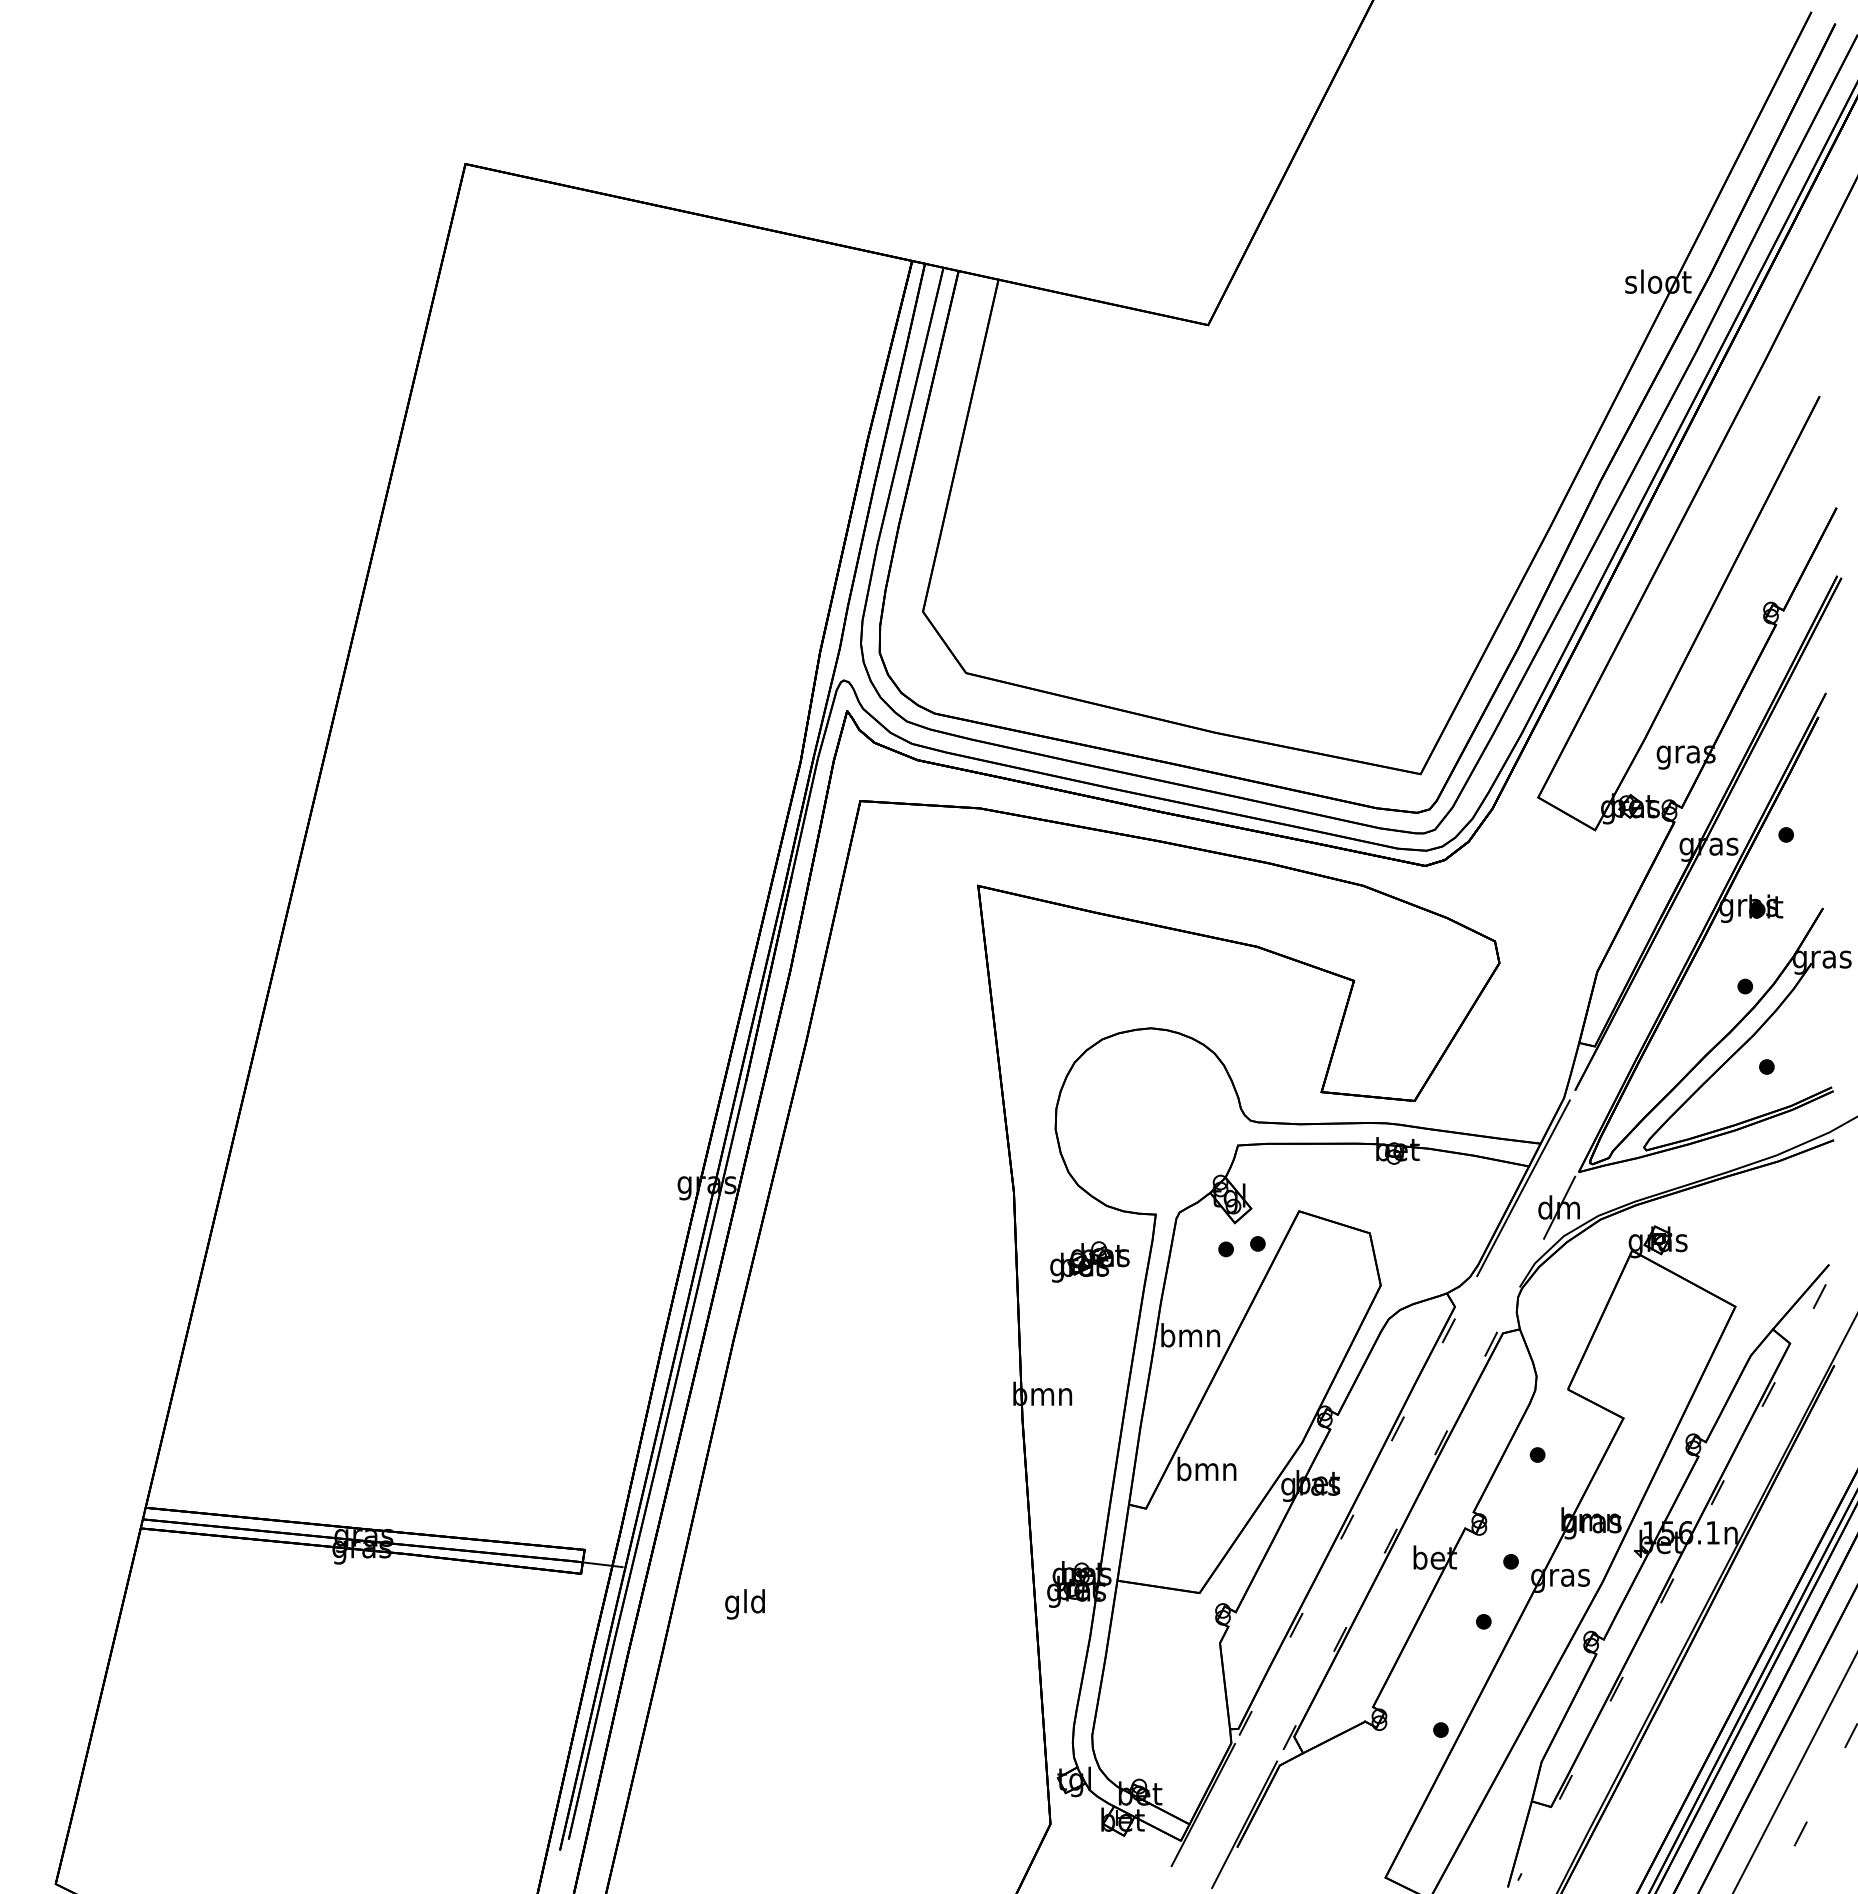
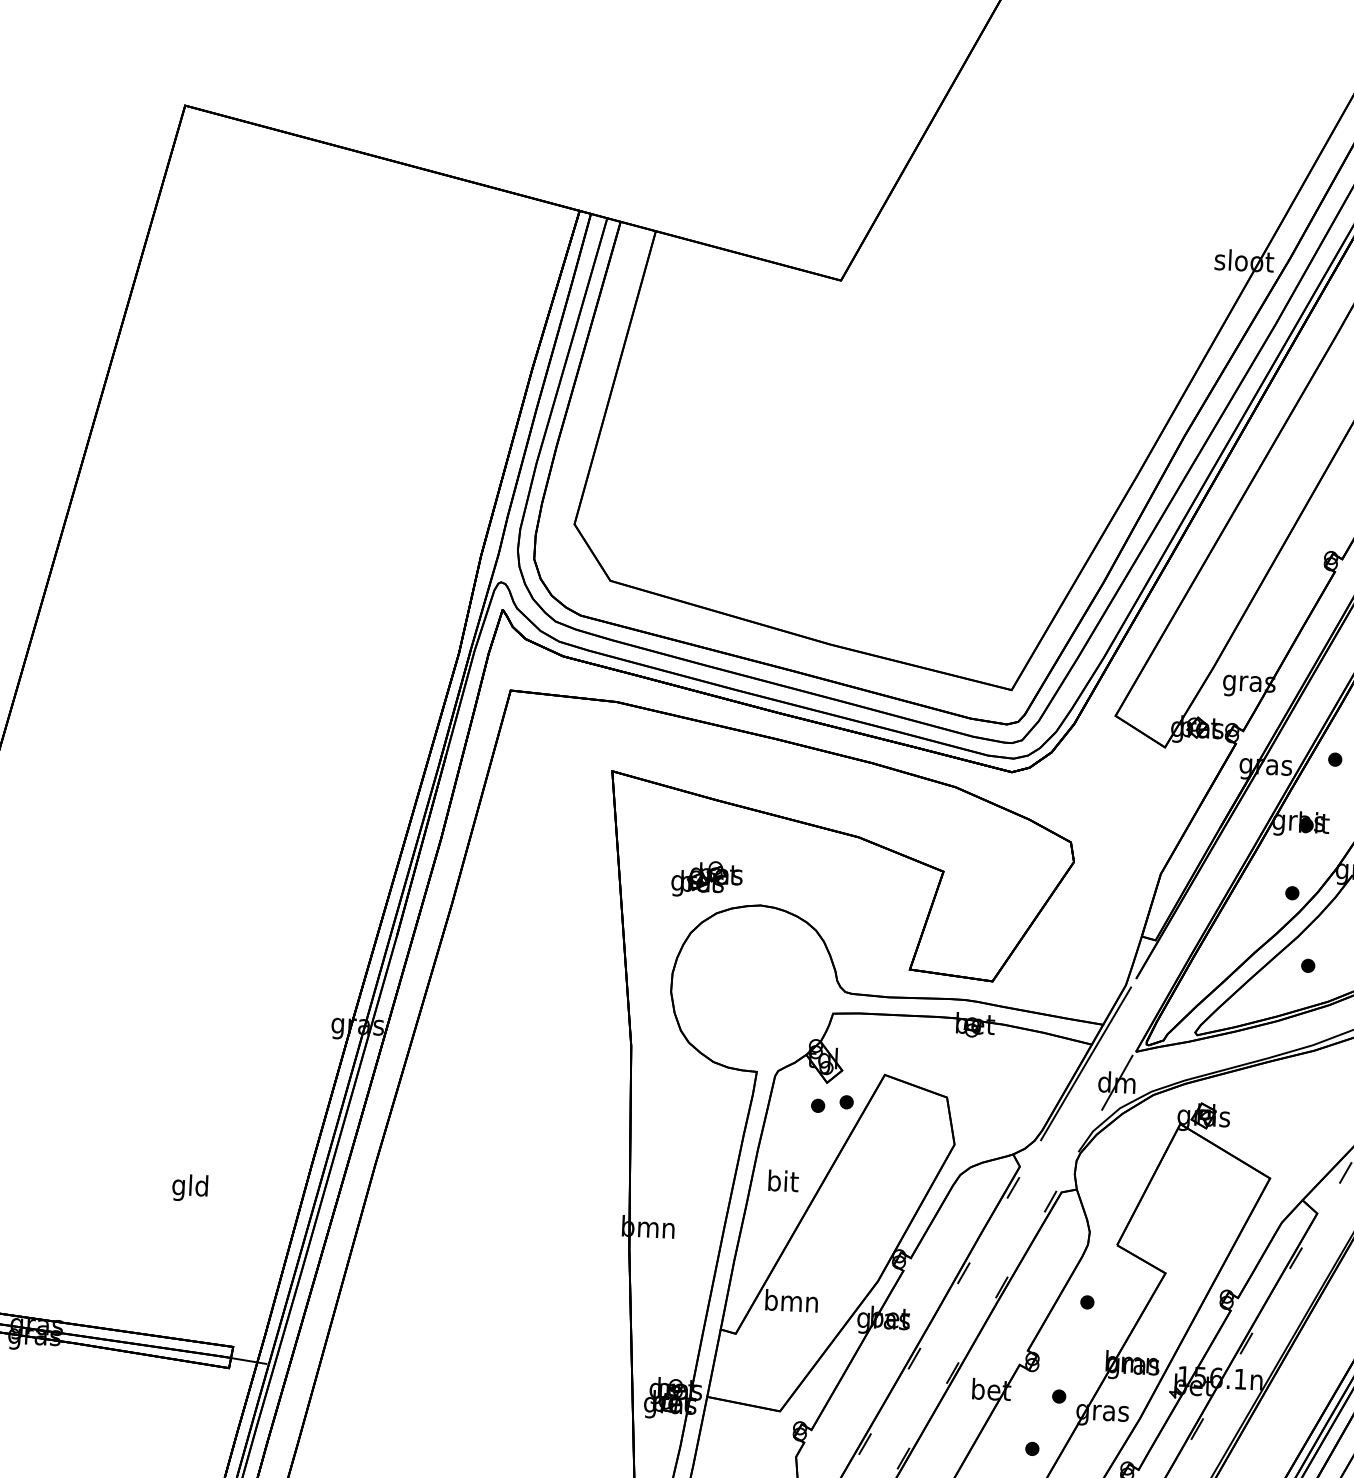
part: (1089, 1261) -> (706, 878), moved
text: (1190, 1335) -> (782, 1181), bmn -> bit
text: (744, 1604) -> (189, 1188), moved

